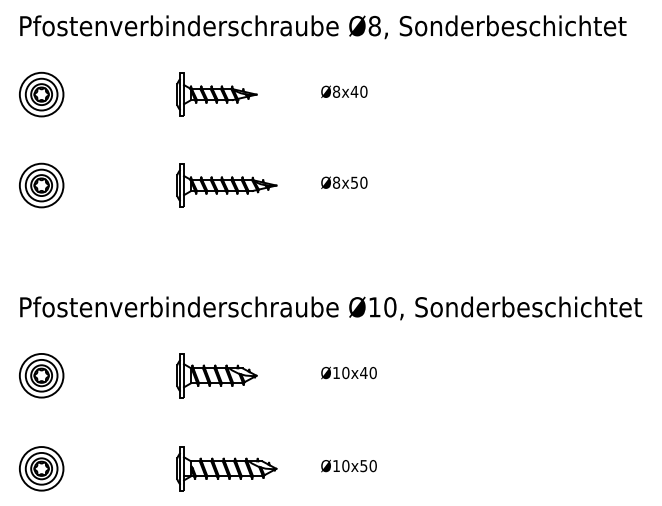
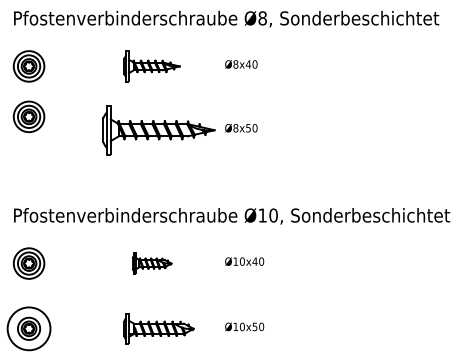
part: (41, 185) -> (28, 116), moved
part: (226, 185) -> (158, 130), size x1.6
part: (216, 375) -> (151, 263), size x0.7
circle: (41, 468) -> (28, 328), size x1.4

